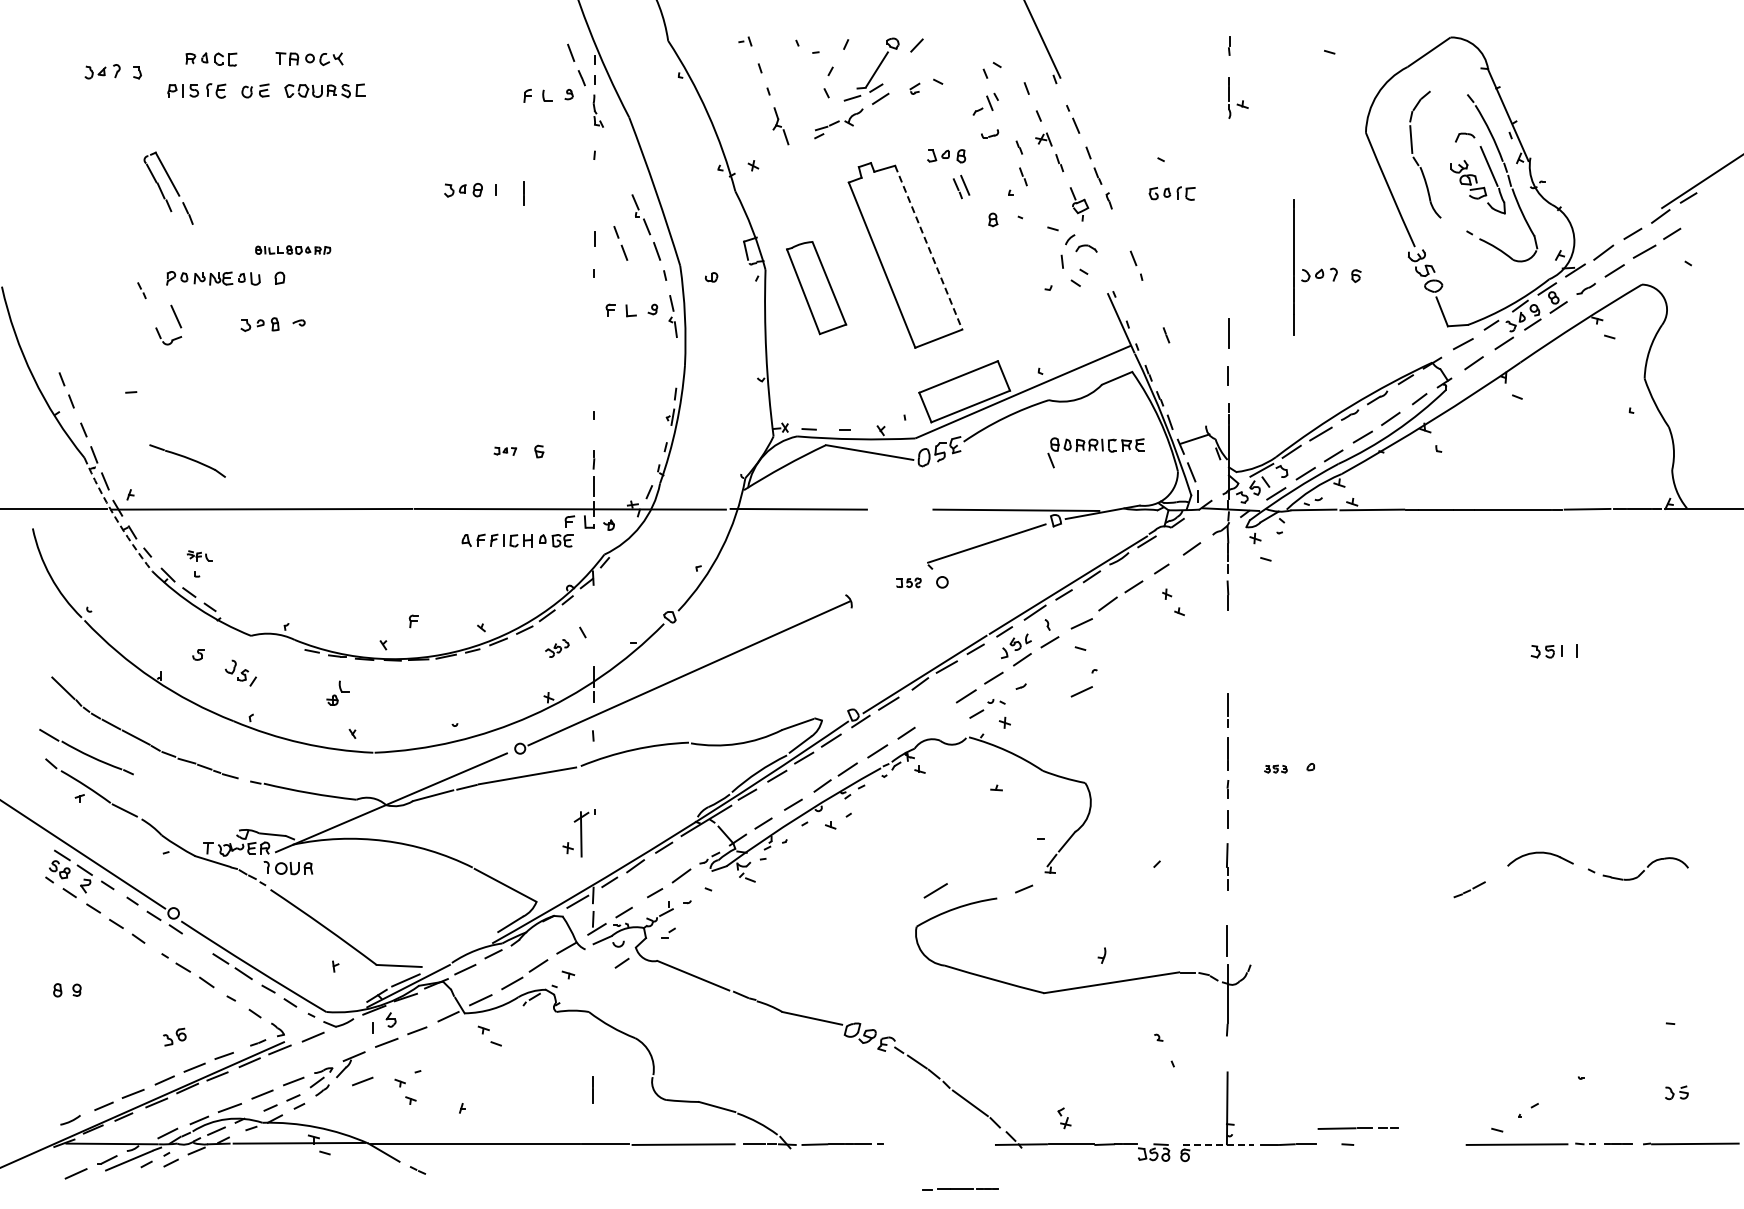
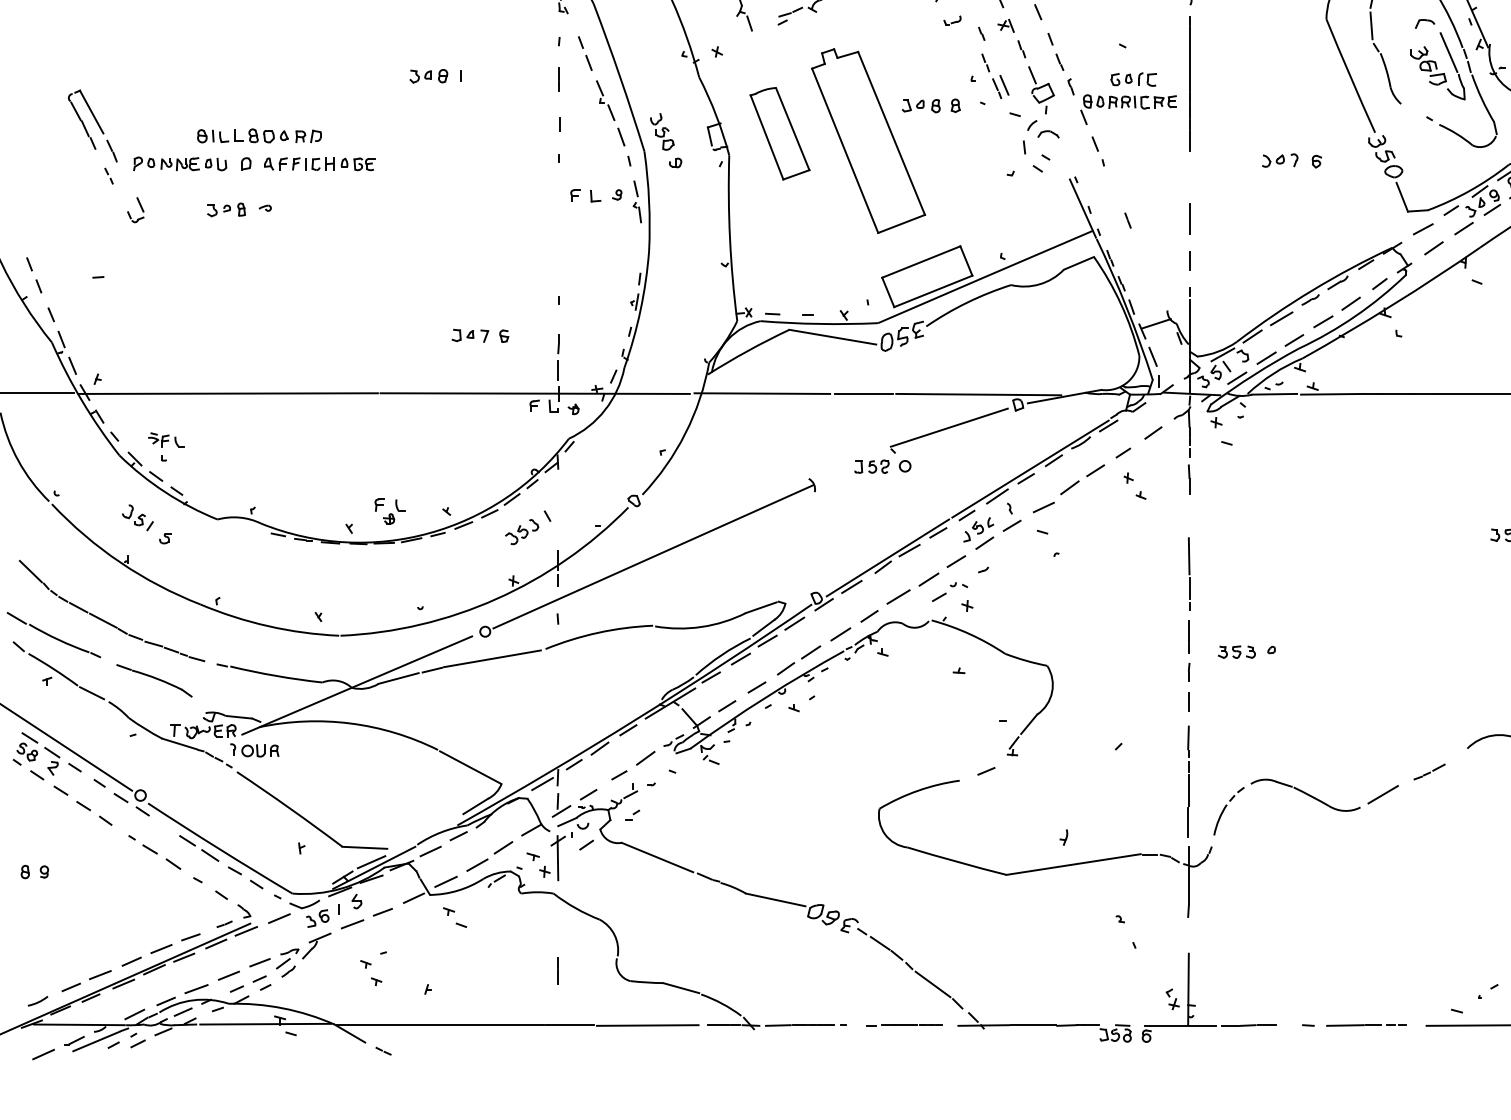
part: (946, 156) -> (921, 106), moved
part: (961, 186) -> (1000, 86), moved
part: (168, 187) -> (92, 125), moved
line: (523, 193) -> (558, 79), moved
part: (1079, 204) -> (1041, 90), size x1.43
part: (620, 243) -> (585, 53), moved
part: (698, 246) -> (662, 132), added
line: (928, 247) -> (891, 133), dashed -> solid
part: (292, 249) -> (258, 135), size x1.67
line: (1293, 267) -> (1189, 83), moved
part: (816, 288) -> (779, 134), moved
part: (168, 324) -> (135, 209), size x0.62
part: (505, 451) -> (470, 336), size x1.67
part: (1095, 452) -> (1128, 109), moved
part: (187, 460) -> (154, 680), moved
line: (901, 509) -> (864, 393), added
arc: (114, 516) -> (81, 400), dashed -> solid
part: (517, 540) -> (319, 164), moved
part: (199, 555) -> (166, 439), size x1.43
part: (908, 582) -> (871, 466), size x1.43
part: (557, 648) -> (522, 532), size x1.43
part: (240, 672) -> (137, 517), moved
line: (1227, 672) -> (1188, 555), added
line: (1081, 691) -> (1043, 574), removed
part: (337, 692) -> (394, 511), moved
part: (1275, 768) -> (1236, 651), size x1.67
part: (578, 833) -> (555, 857), moved
line: (935, 890) -> (898, 596), moved
line: (1227, 908) -> (1188, 790), added
part: (1350, 915) -> (1311, 797), added
part: (174, 1036) -> (317, 917), moved
line: (362, 1081) -> (328, 962), removed
part: (1064, 1118) -> (1172, 999), moved
line: (1357, 1128) -> (1365, 1025), moved
line: (1218, 1144) -> (1179, 1025), dashed -> solid
line: (960, 1189) -> (904, 1025), moved

